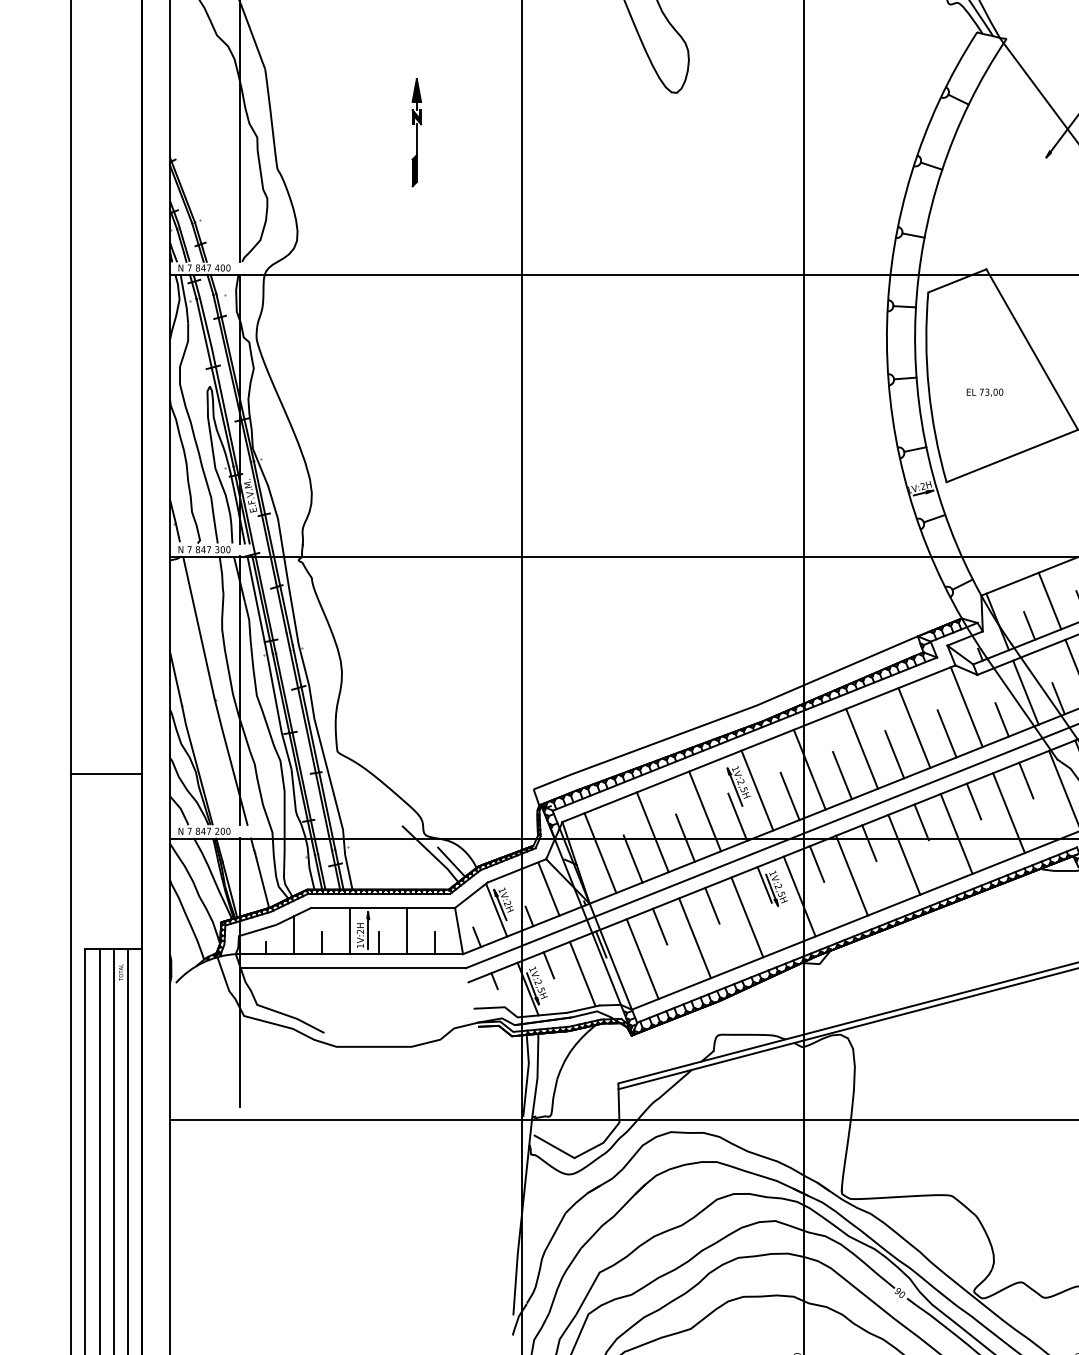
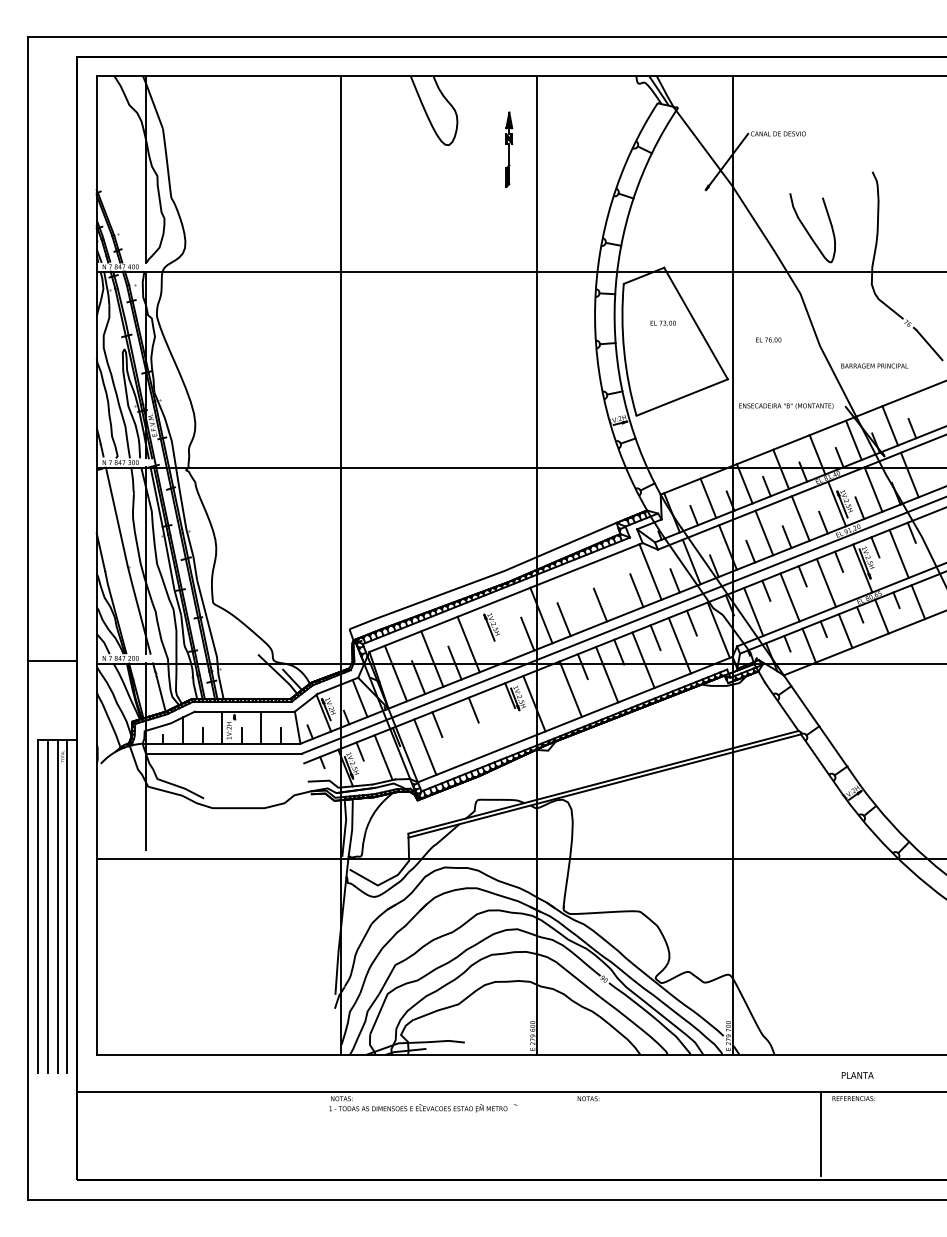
part: (417, 132) -> (509, 149), moved
text: (983, 392) -> (662, 323), moved
line: (914, 727) -> (614, 586), removed
line: (861, 748) -> (577, 600), removed
line: (106, 773) -> (52, 661), moved
line: (758, 789) -> (505, 629), removed
line: (736, 817) -> (490, 648), removed
line: (817, 863) -> (546, 680), removed
line: (746, 916) -> (497, 717), removed
line: (368, 930) -> (234, 727), removed
line: (694, 937) -> (461, 732), removed

